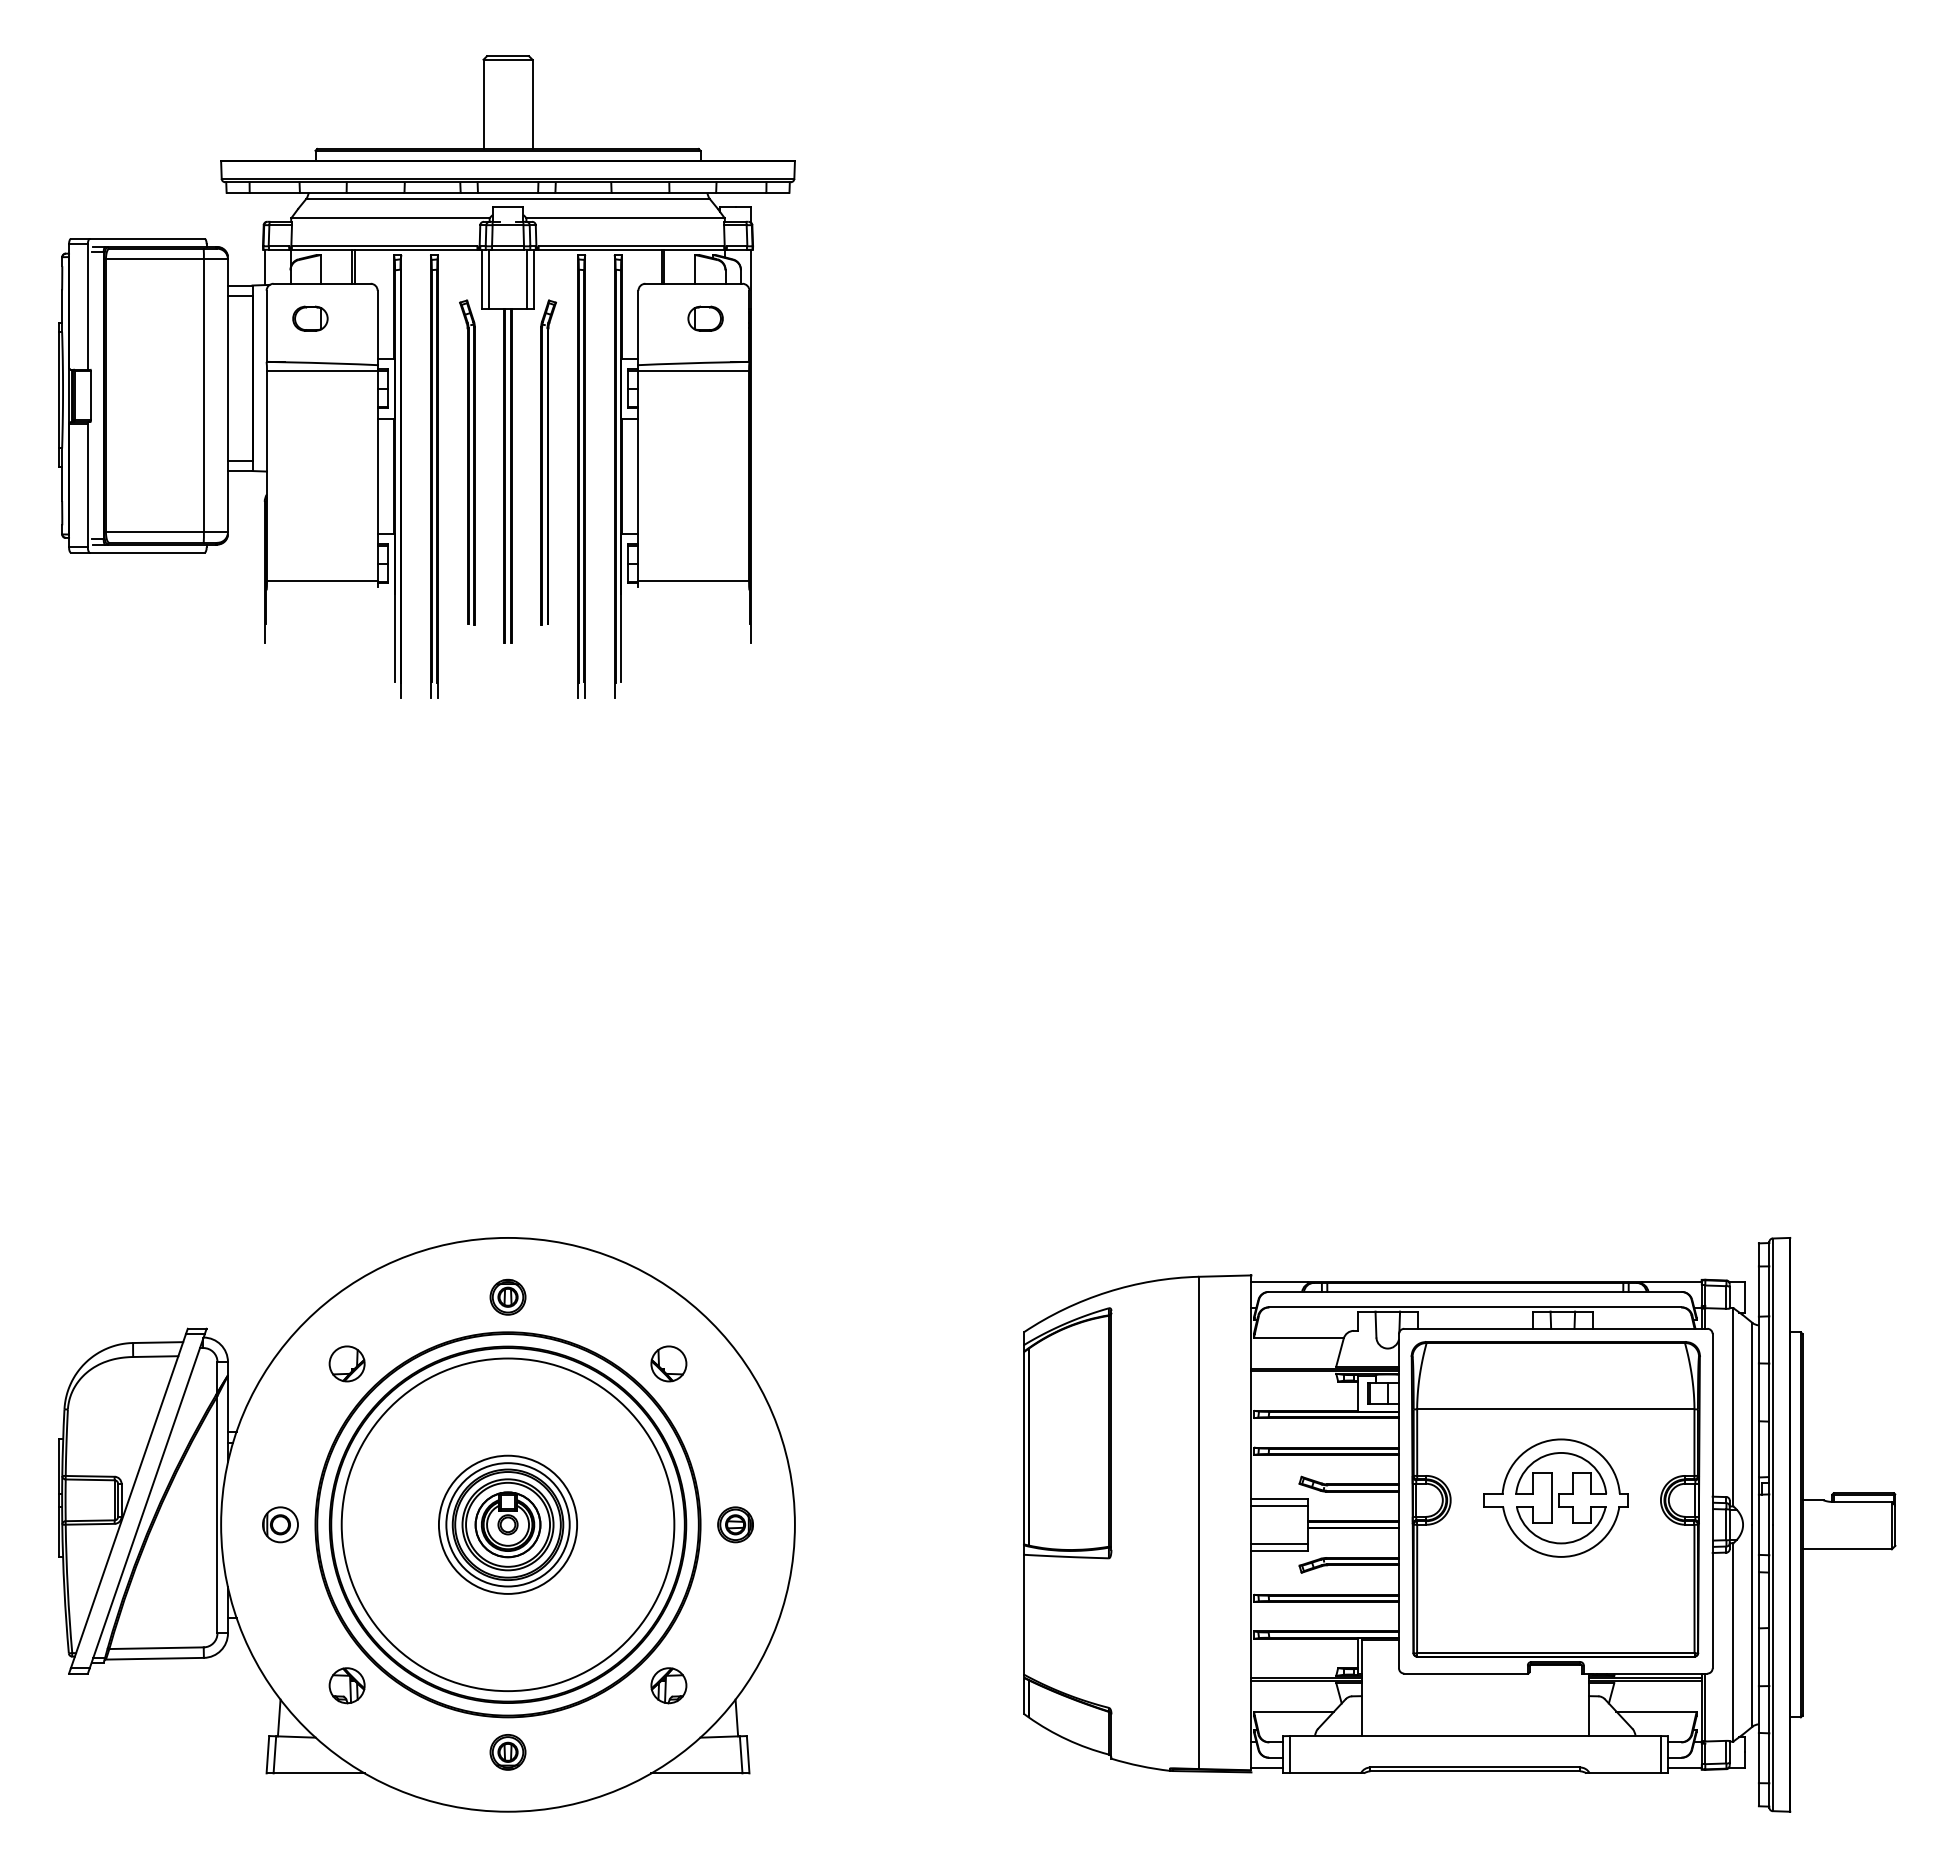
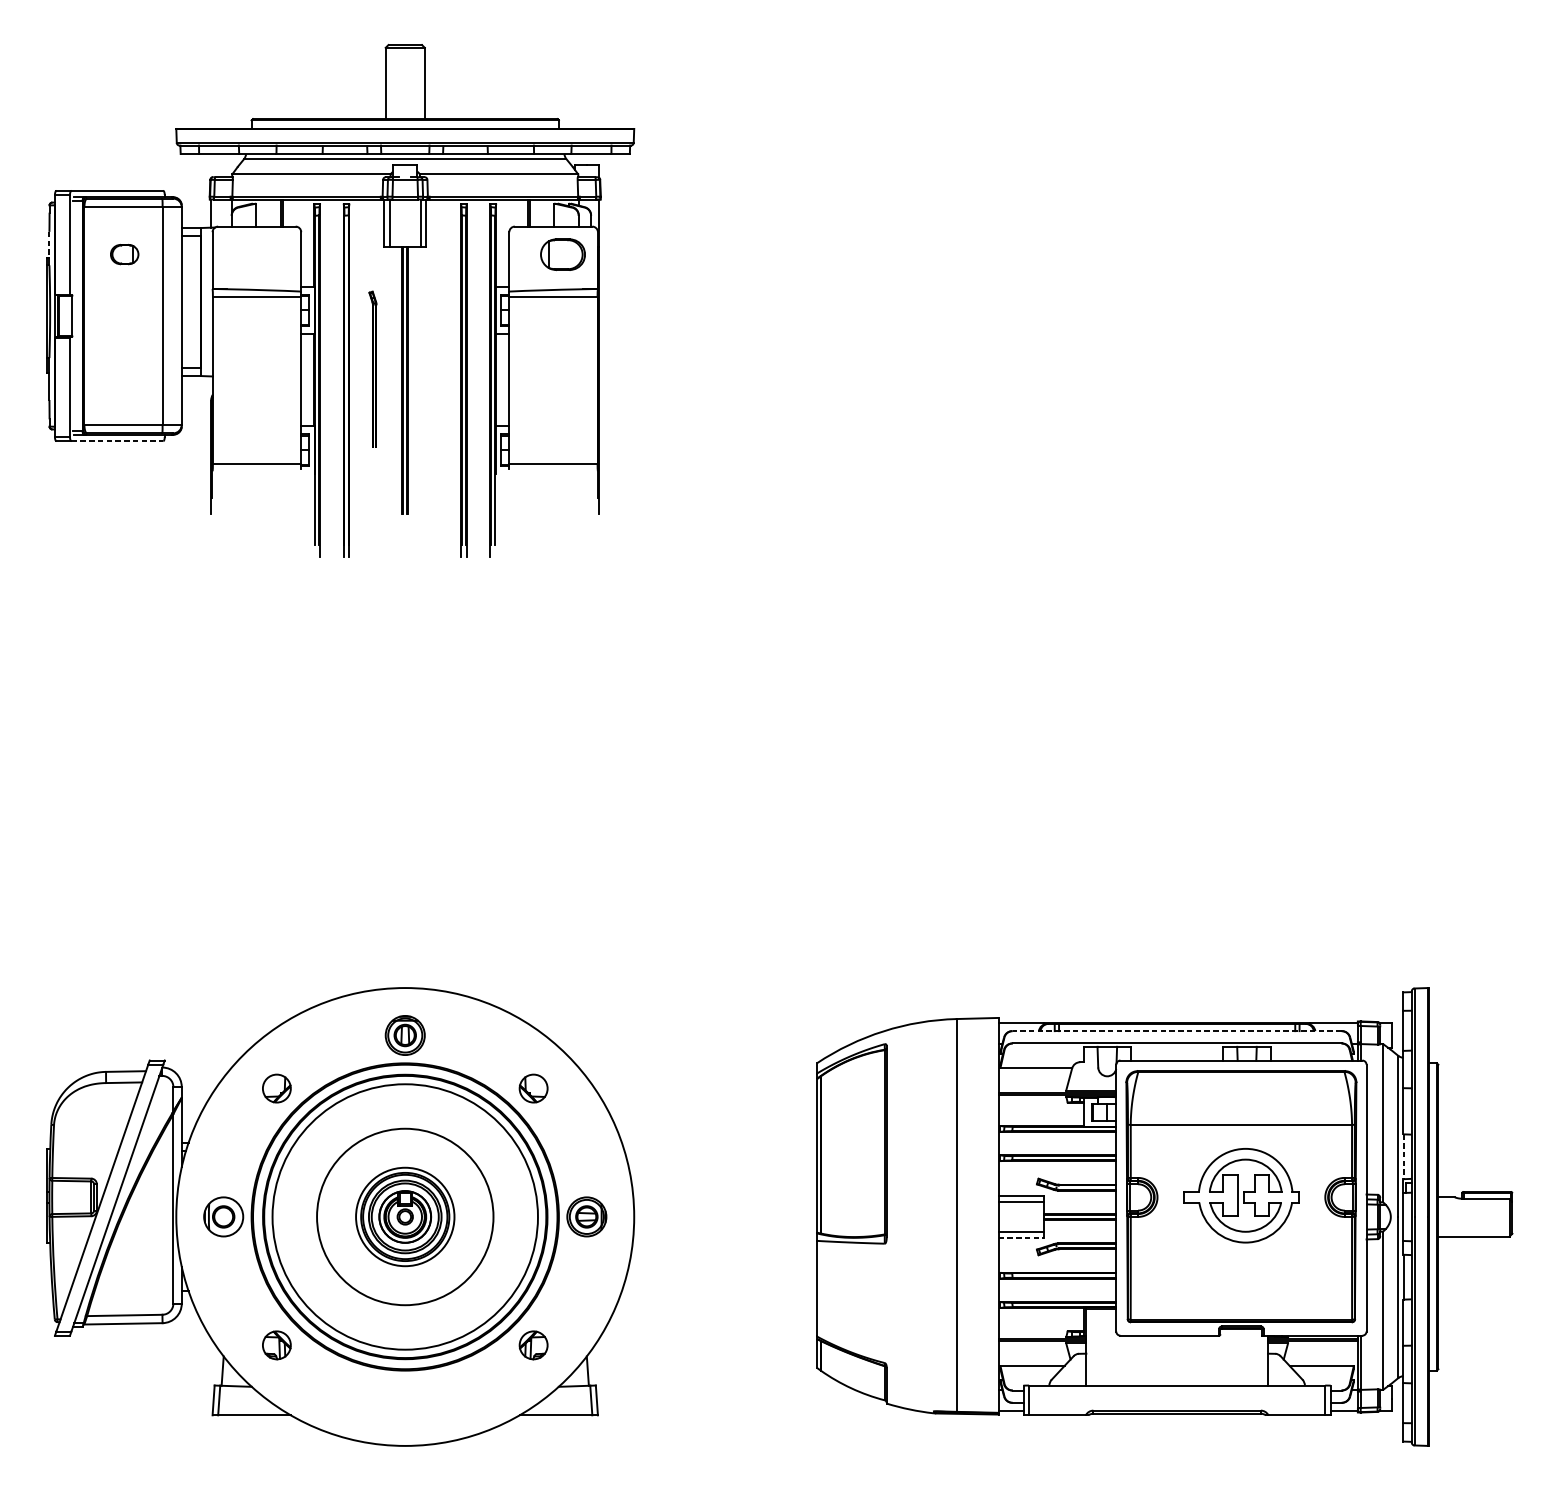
line: (62, 306) -> (49, 244), solid -> dashed
part: (310, 318) -> (124, 254), moved
part: (705, 318) -> (562, 254), size x1.6
part: (467, 462) -> (372, 369), size x0.6
part: (548, 462) -> (437, 369), removed
line: (147, 552) -> (117, 441), solid -> dashed
line: (1474, 1291) -> (1176, 1030), solid -> dashed
part: (507, 1296) -> (404, 1034), size x1.4
line: (1759, 1449) -> (1403, 1156), solid -> dashed
part: (280, 1524) -> (223, 1216), size x1.4
circle: (507, 1524) -> (404, 1216), size x1.6
part: (735, 1524) -> (586, 1216), size x1.4
line: (1280, 1551) -> (1021, 1238), solid -> dashed
part: (507, 1752) -> (404, 1398), removed

